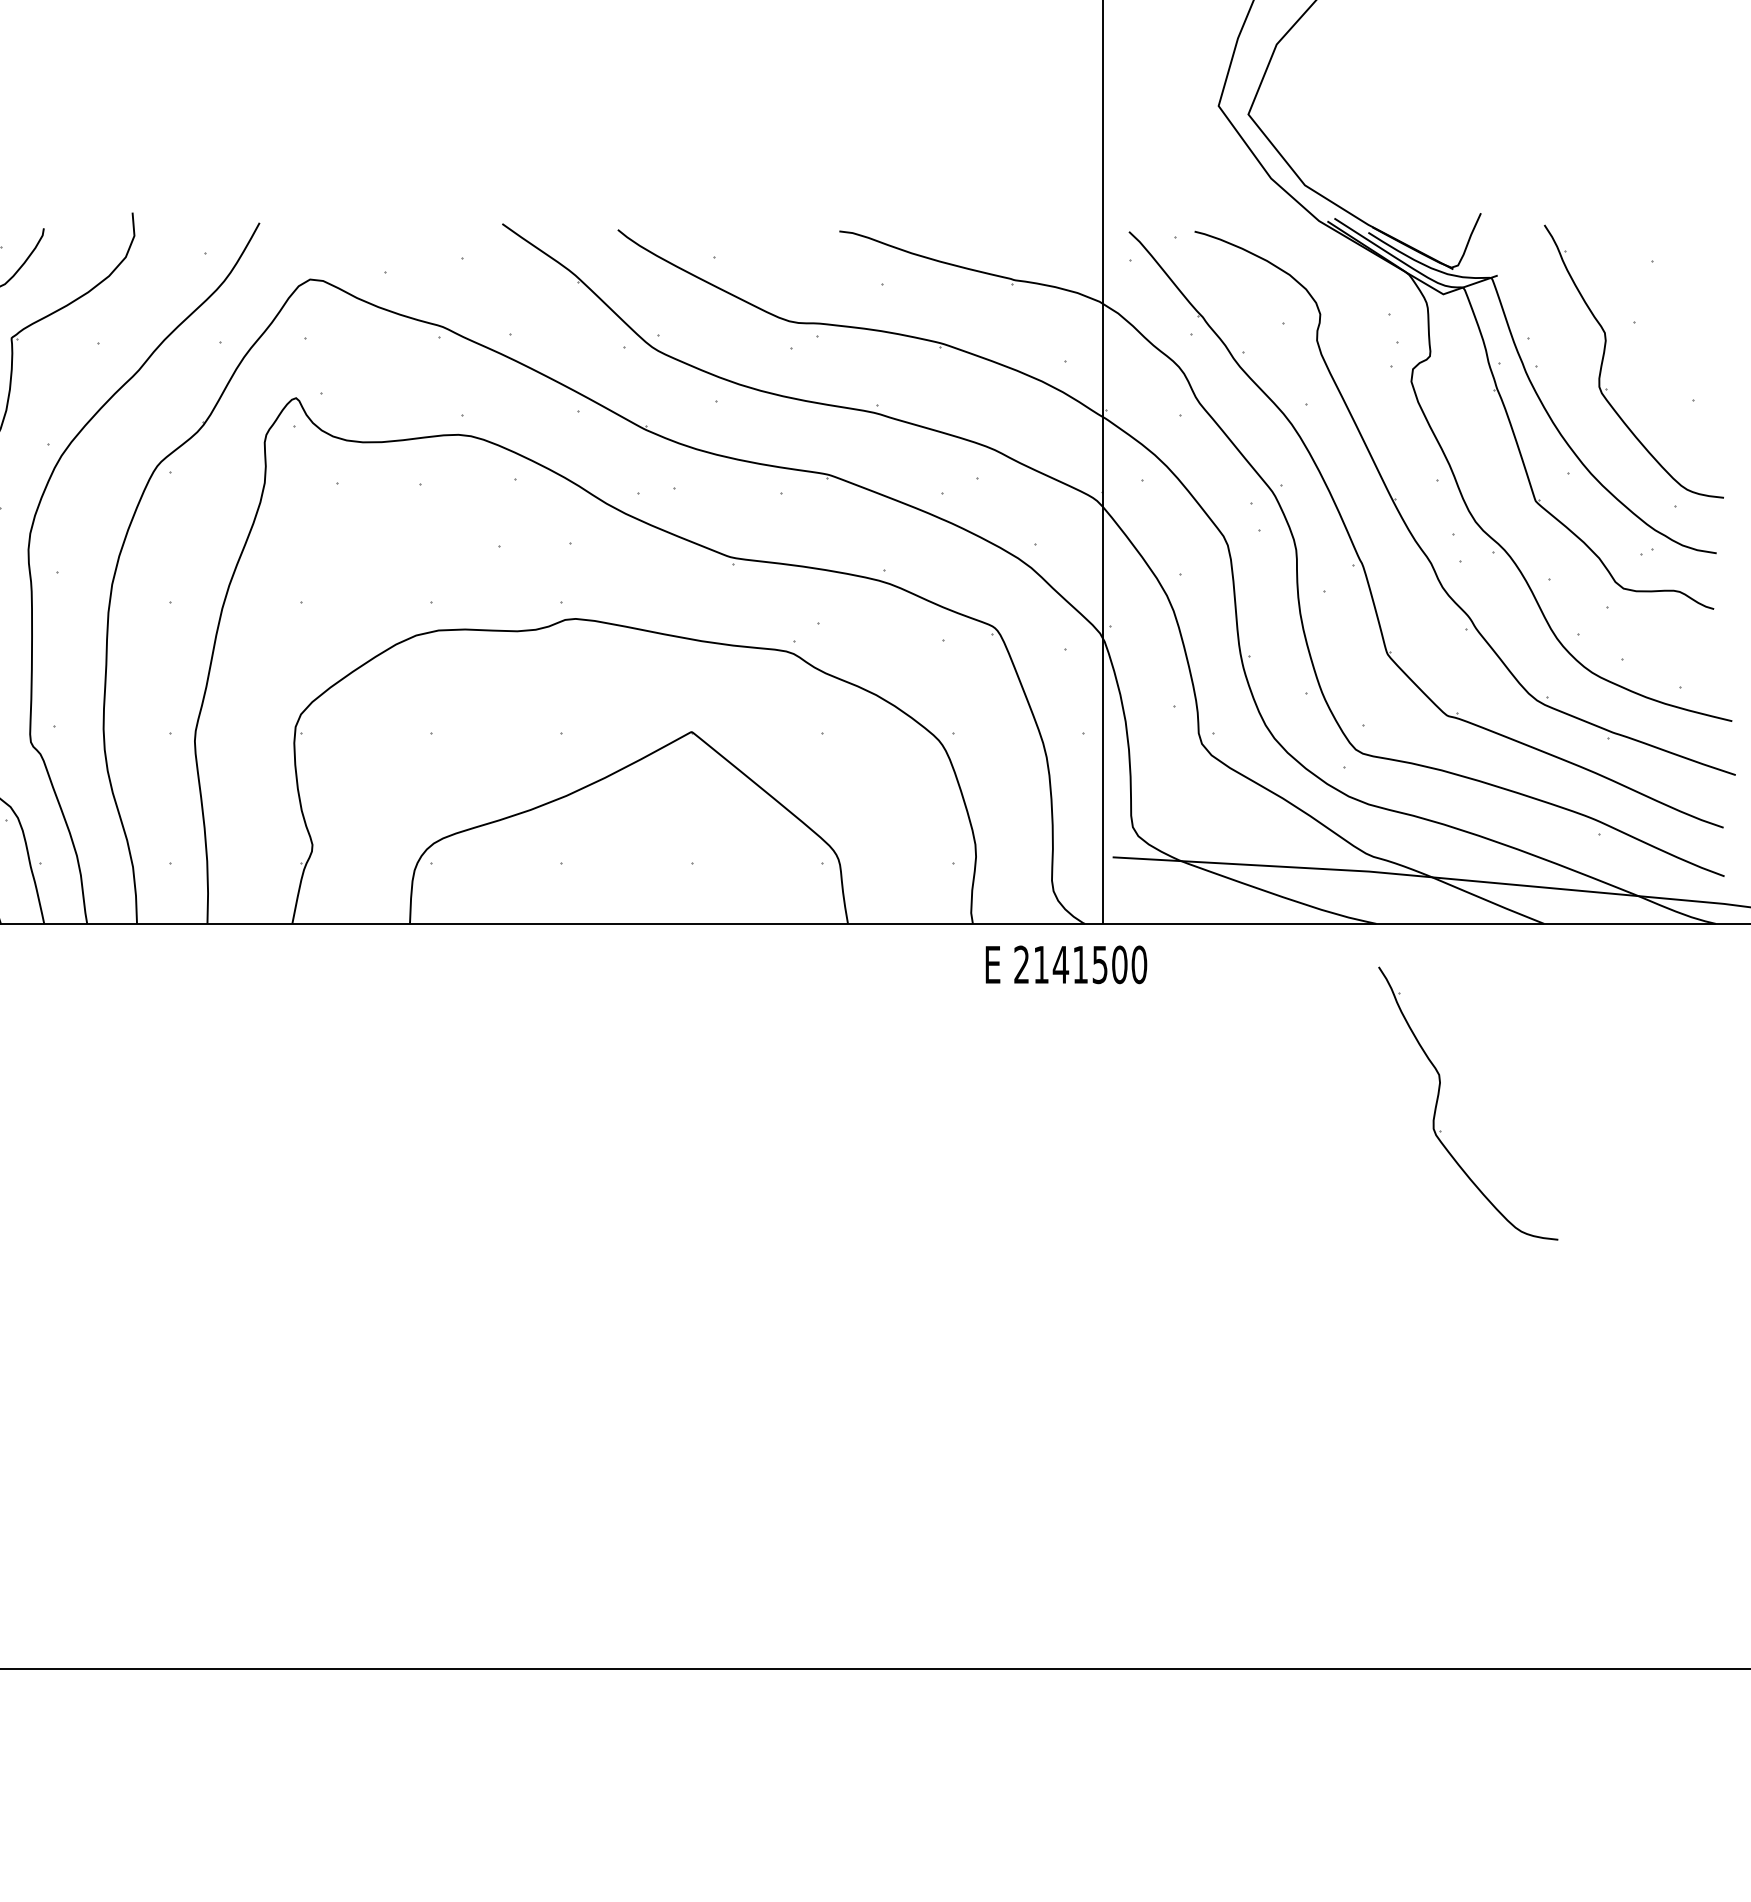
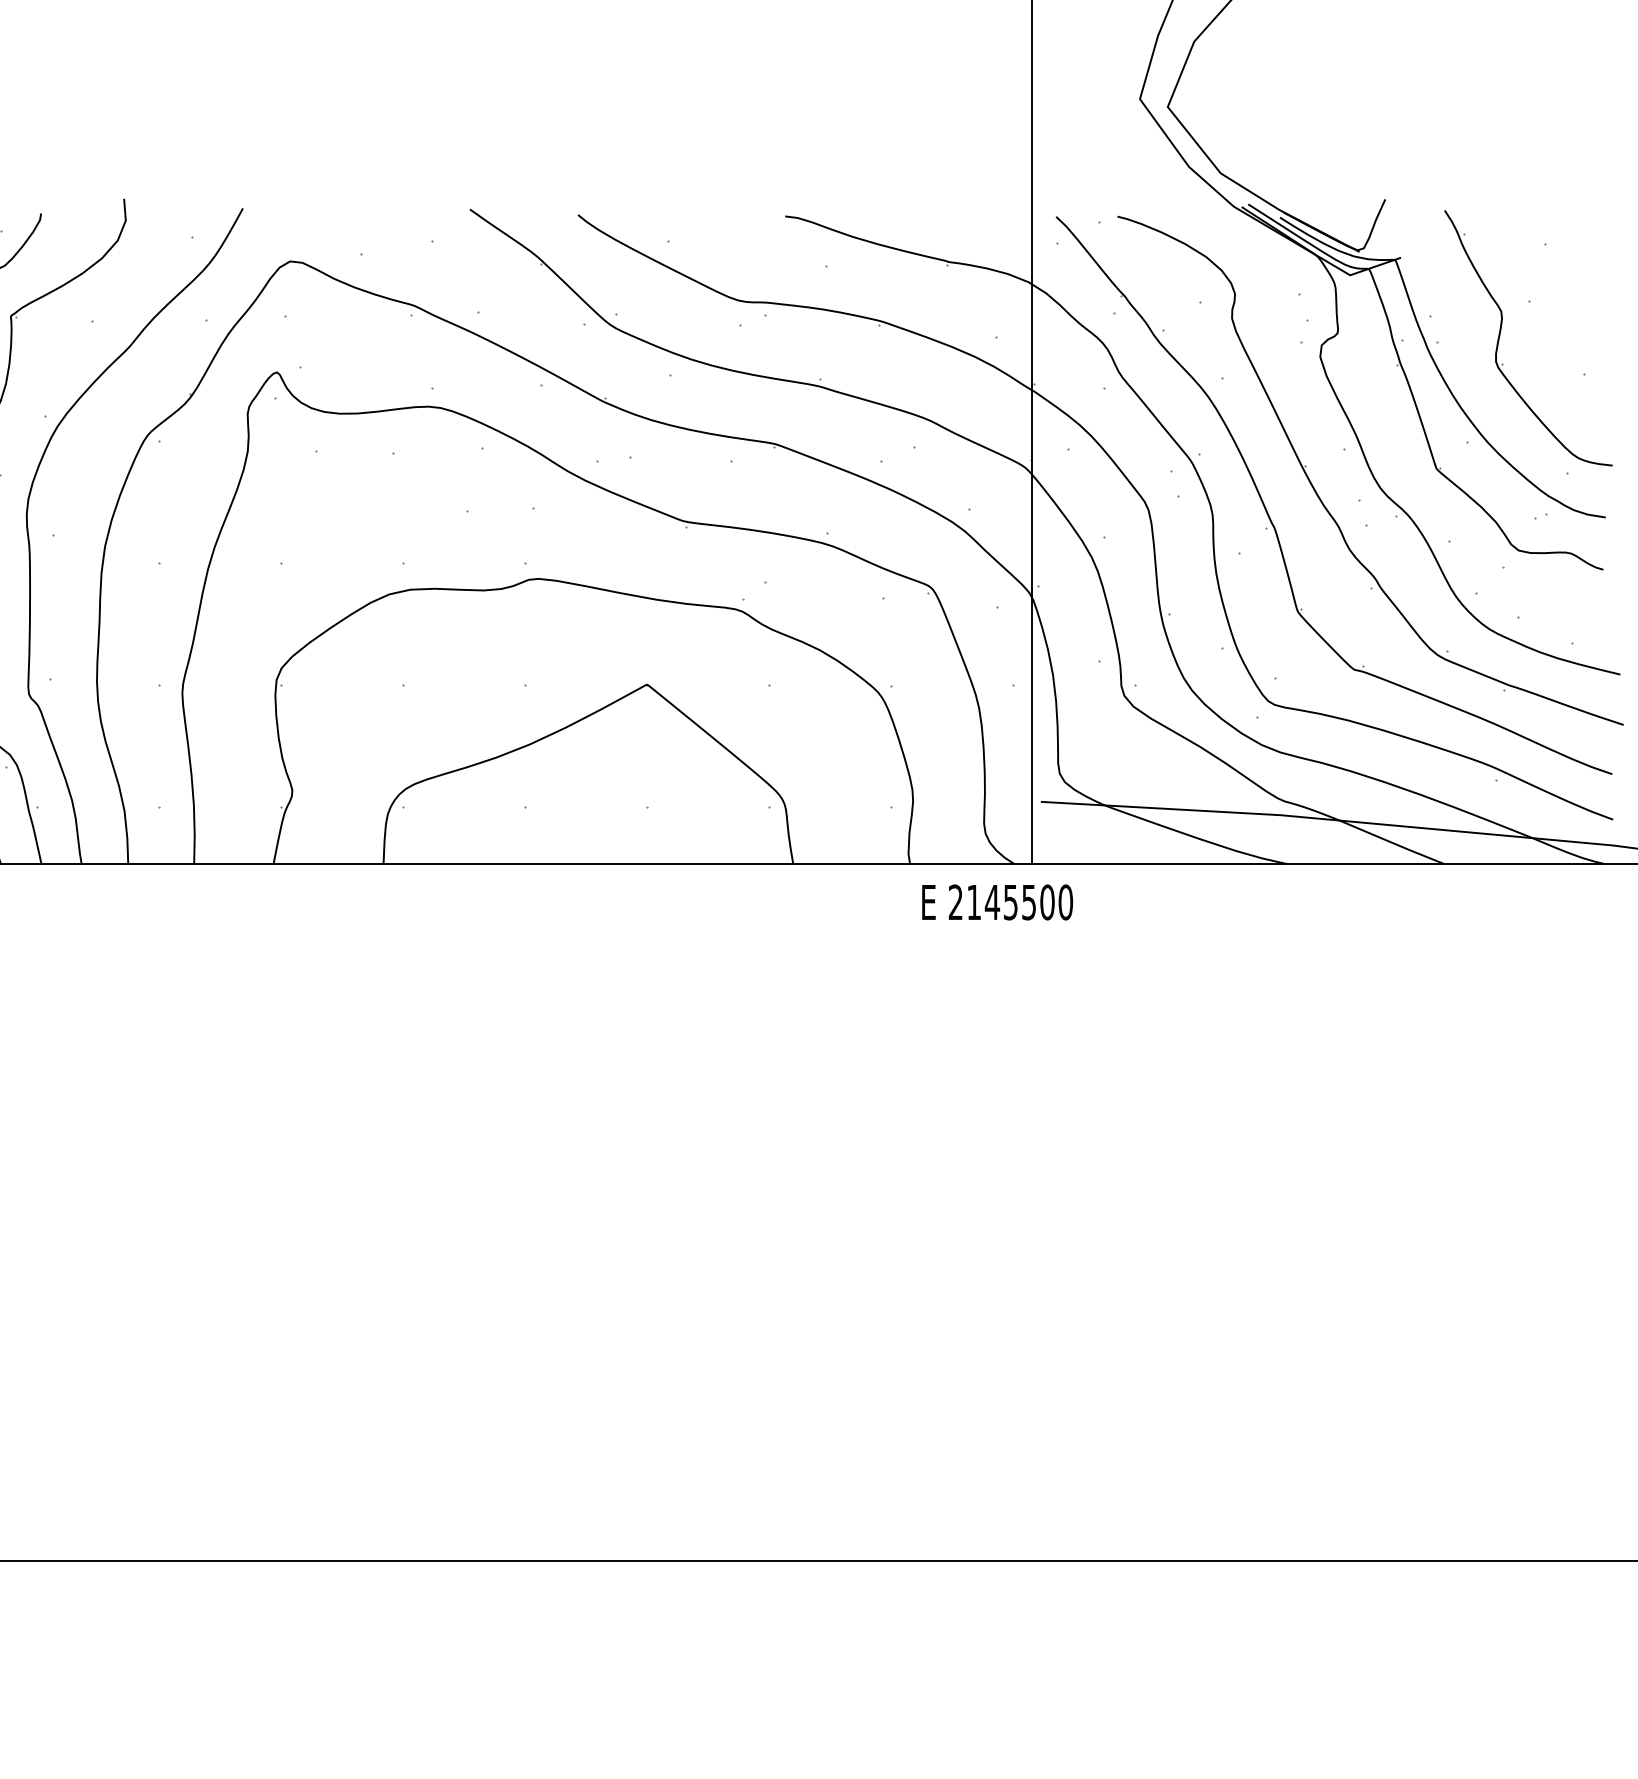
text: (1080, 964) -> (1010, 902), 2141500 -> 2145500
part: (1439, 1096) -> (1346, 1025), removed

